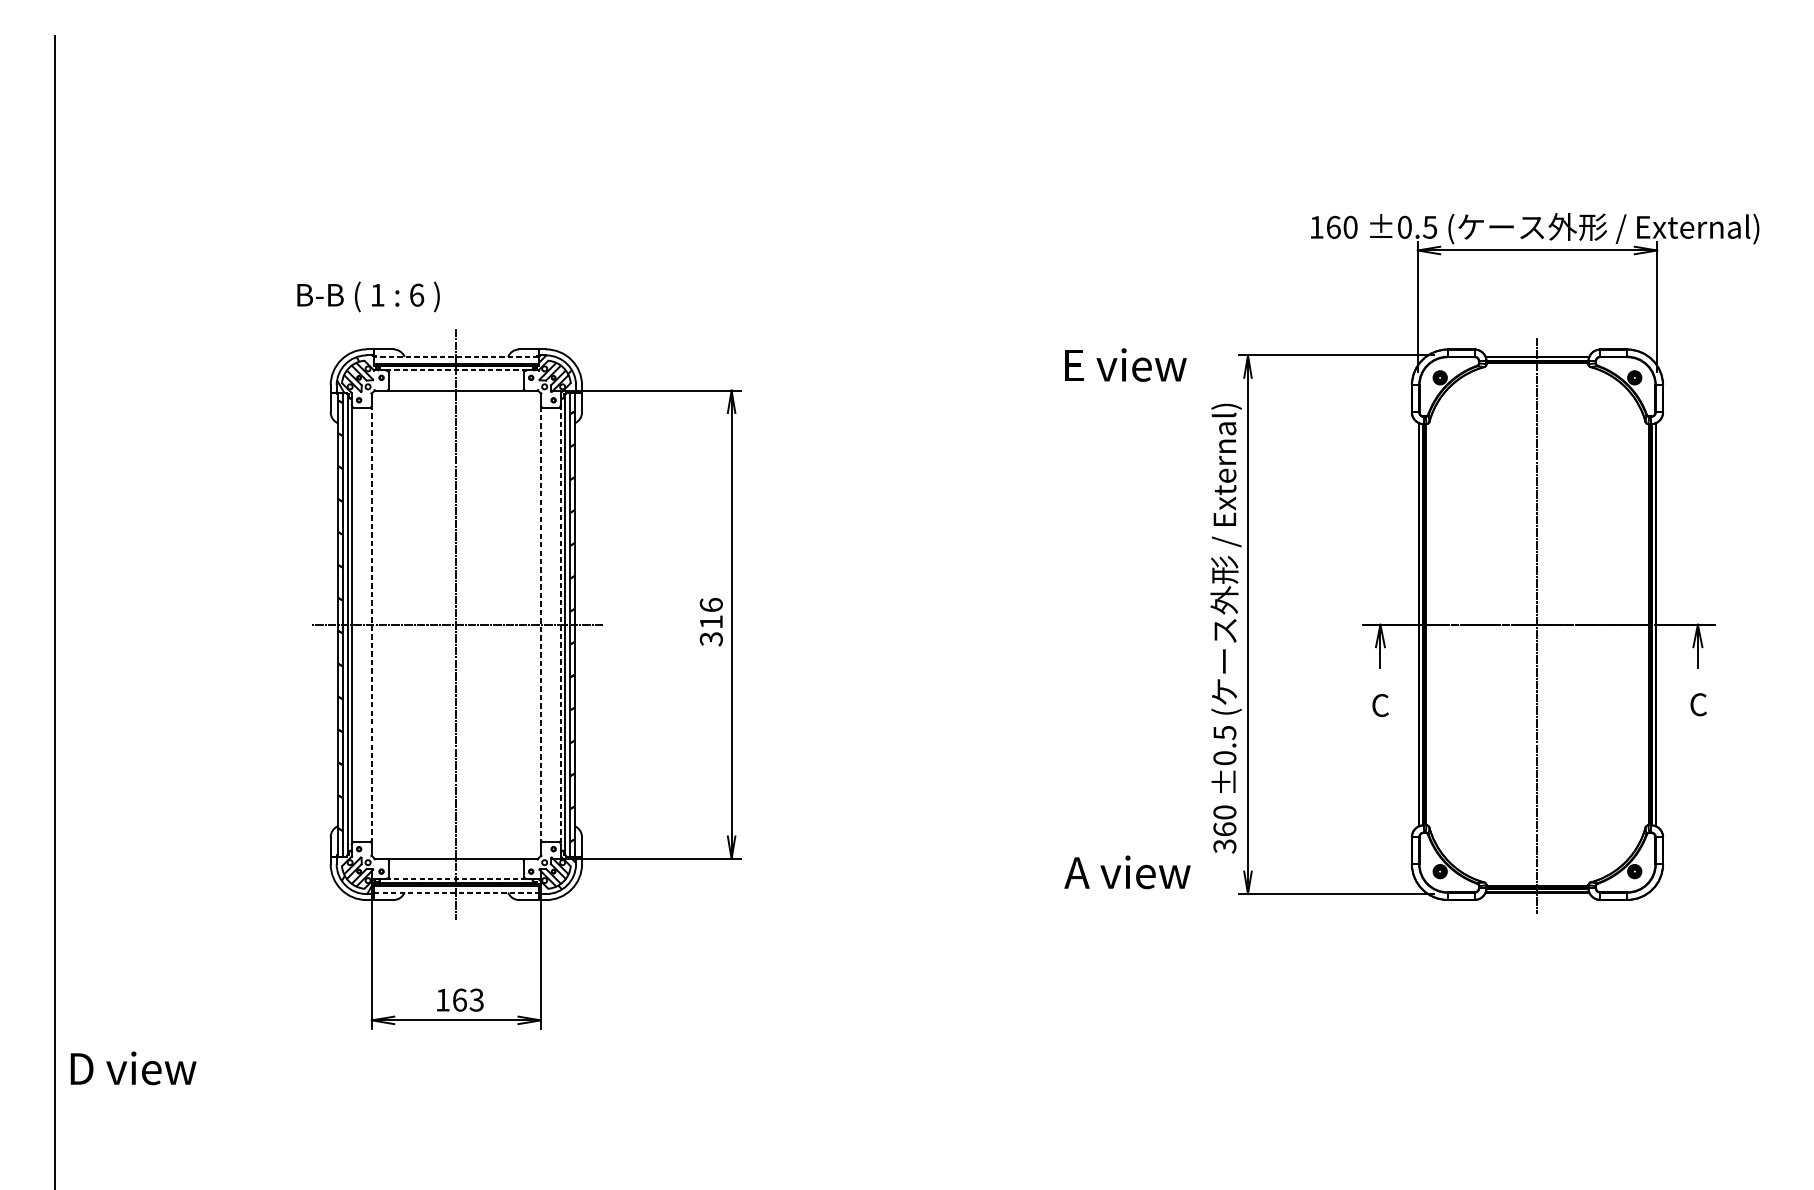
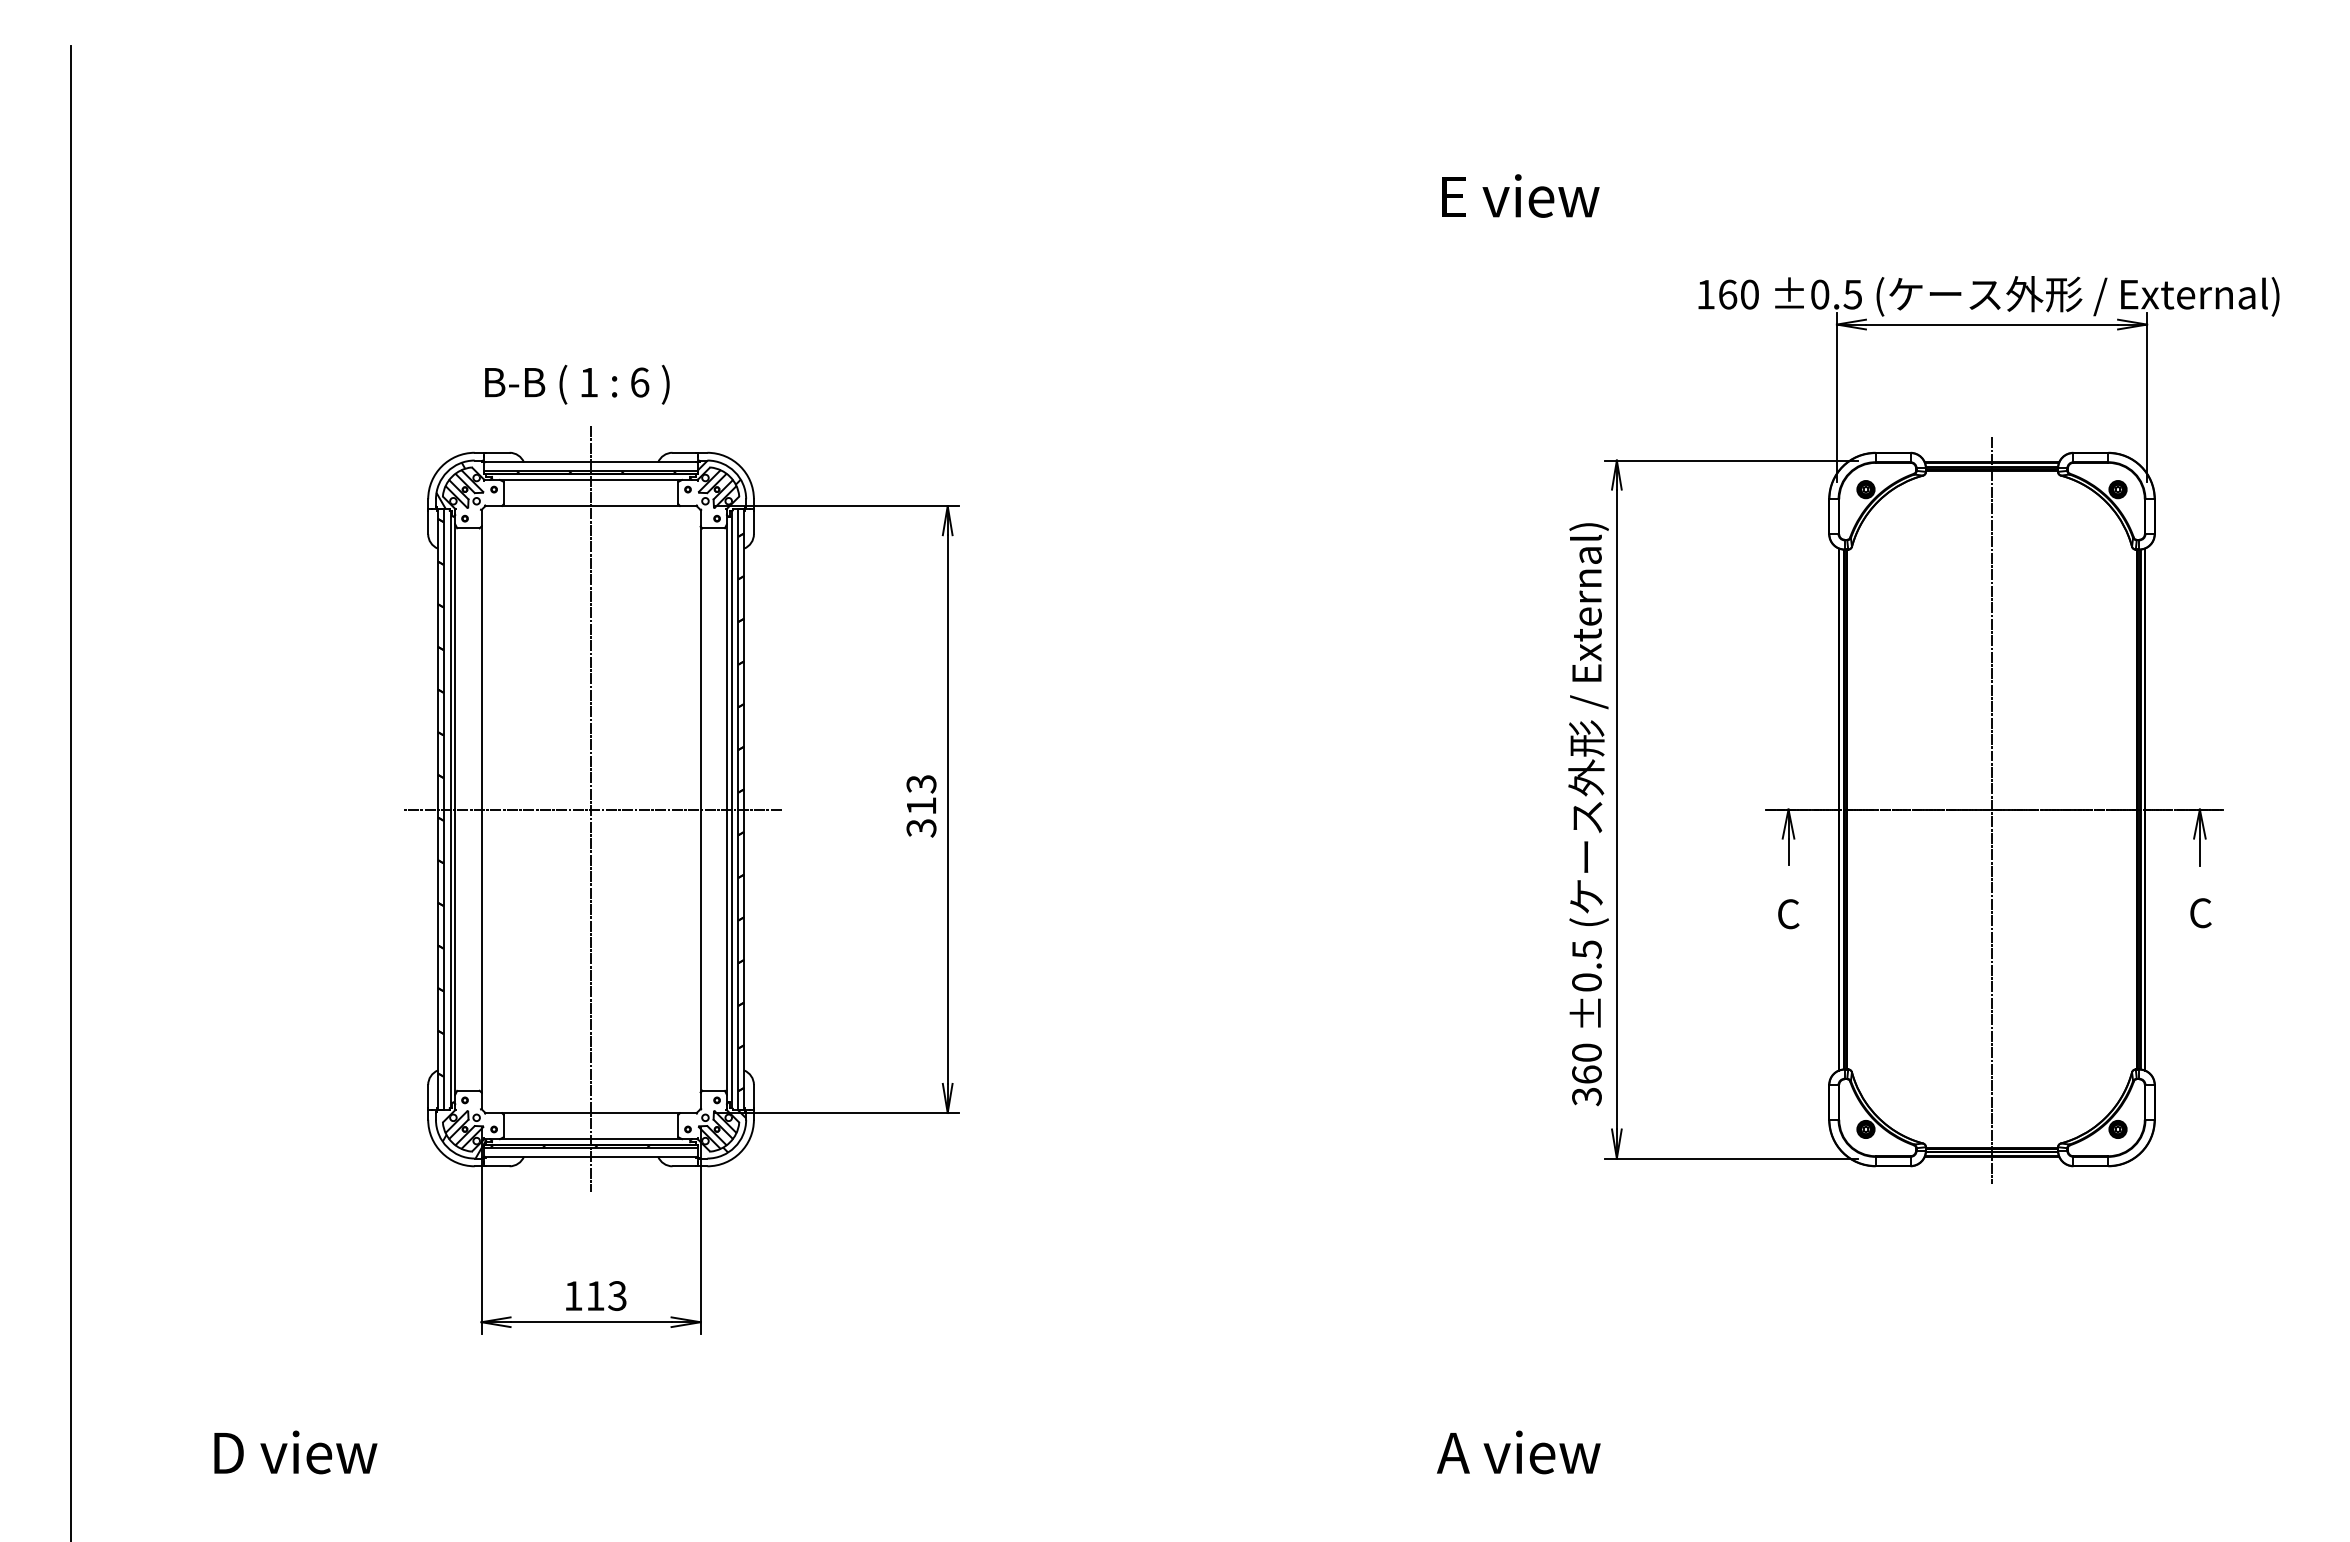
text: (368, 296) -> (577, 384), moved
line: (456, 356) -> (591, 462), dashed -> solid
text: (1125, 364) -> (1520, 195), moved
line: (456, 370) -> (591, 479), dashed -> solid
text: (711, 604) -> (921, 783), 316 -> 313
line: (371, 624) -> (481, 809), dashed -> solid
line: (540, 625) -> (700, 810), dashed -> solid
line: (560, 625) -> (726, 810), dashed -> solid
text: (1127, 872) -> (1518, 1452), moved
line: (455, 879) -> (590, 1139), dashed -> solid
line: (456, 892) -> (591, 1156), dashed -> solid
text: (459, 1000) -> (595, 1296), 163 -> 113
text: (133, 1068) -> (295, 1452), moved

